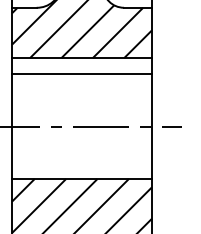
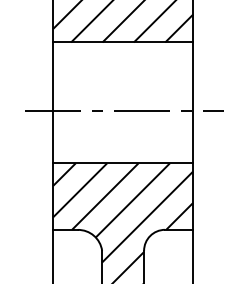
line: (82, 74) -> (123, 58), removed

